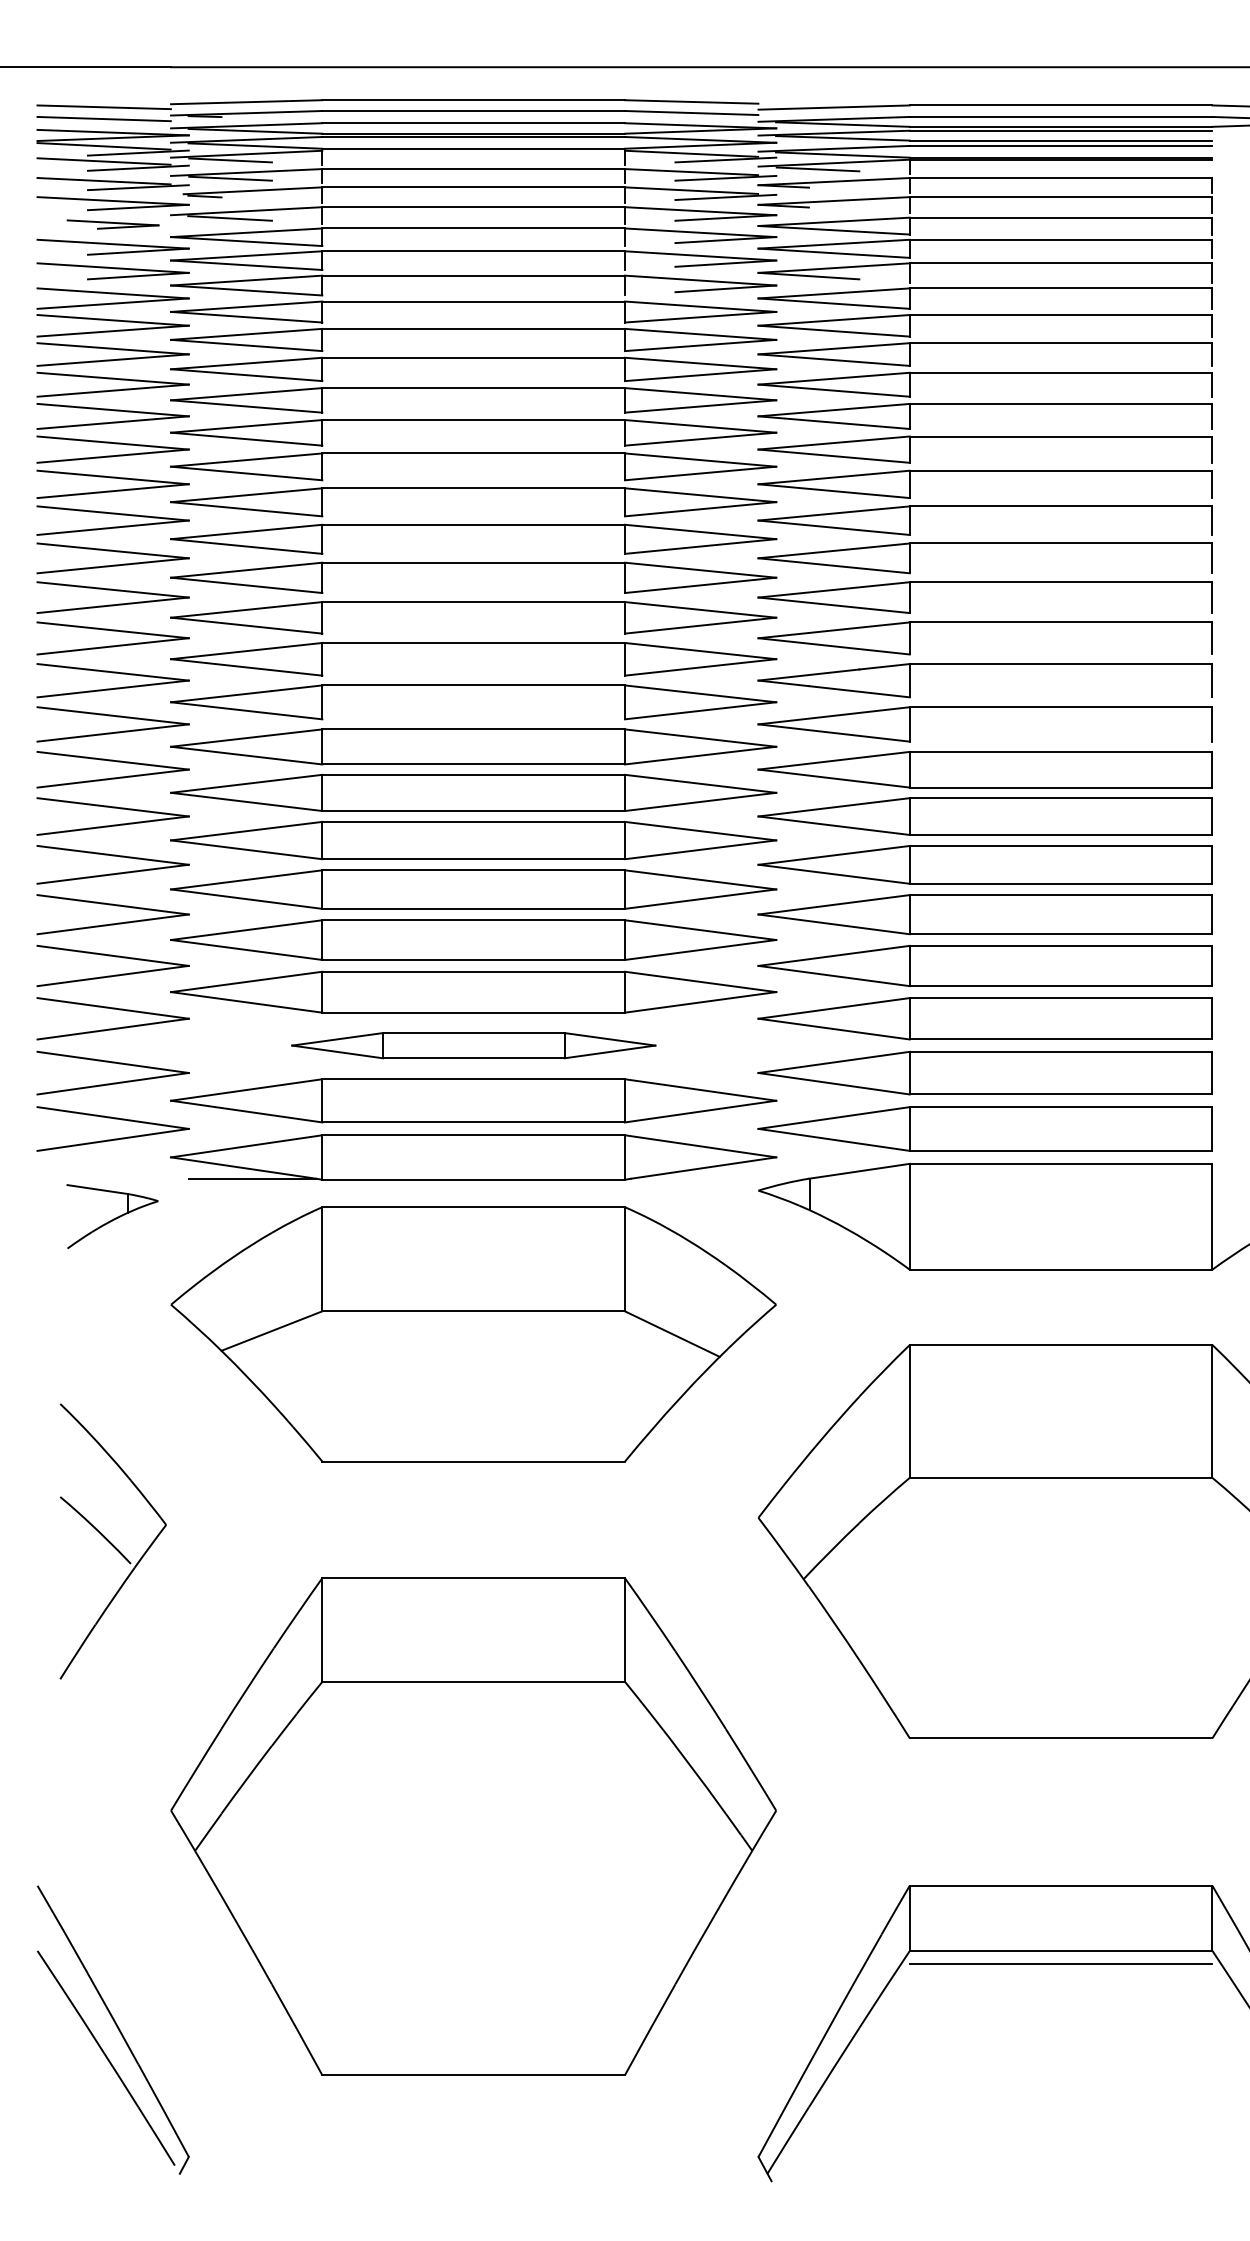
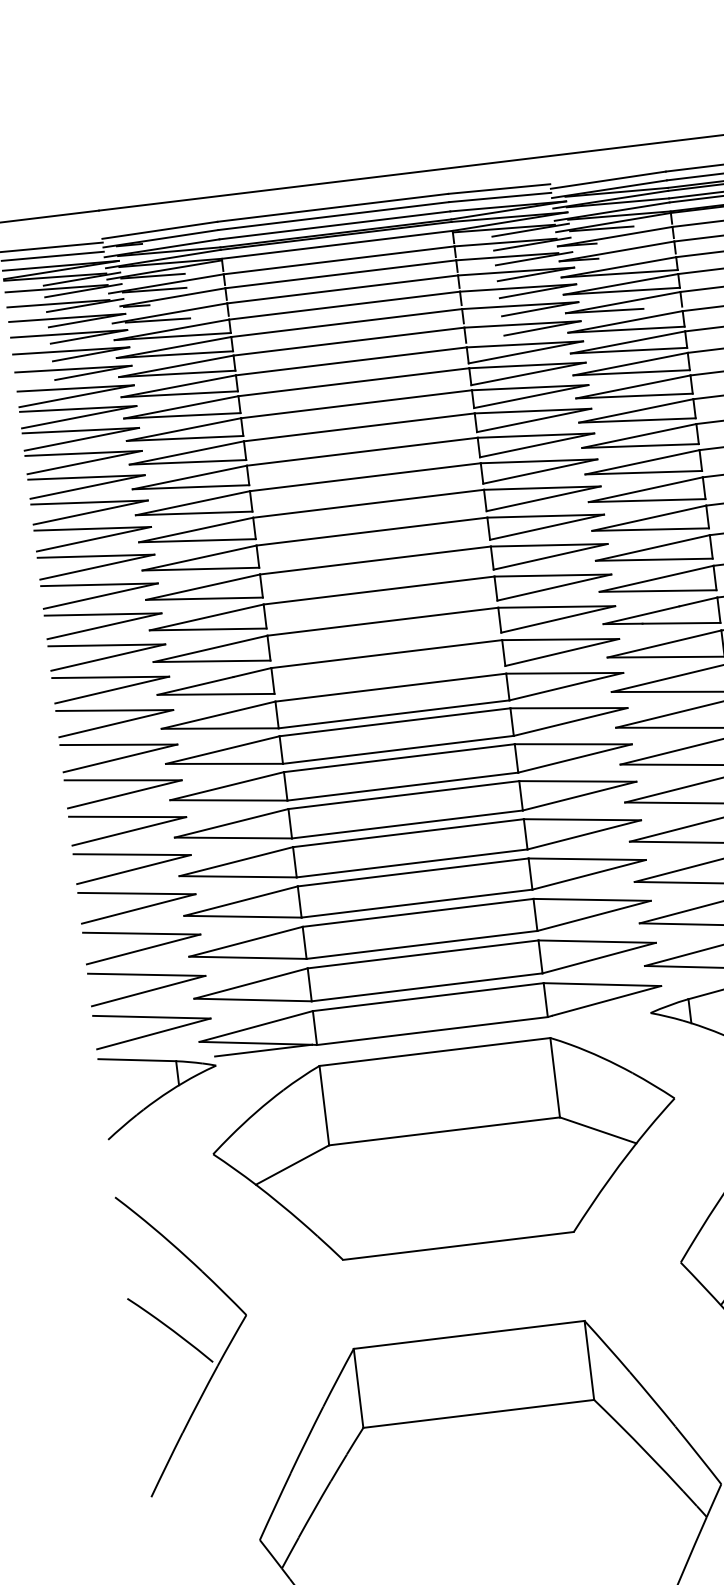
part: (112, 224) -> (68, 335), size x1.67
part: (473, 1045) -> (419, 928), size x1.67
part: (112, 1216) -> (160, 1092), size x1.67
part: (113, 1541) -> (191, 1340), size x1.43

